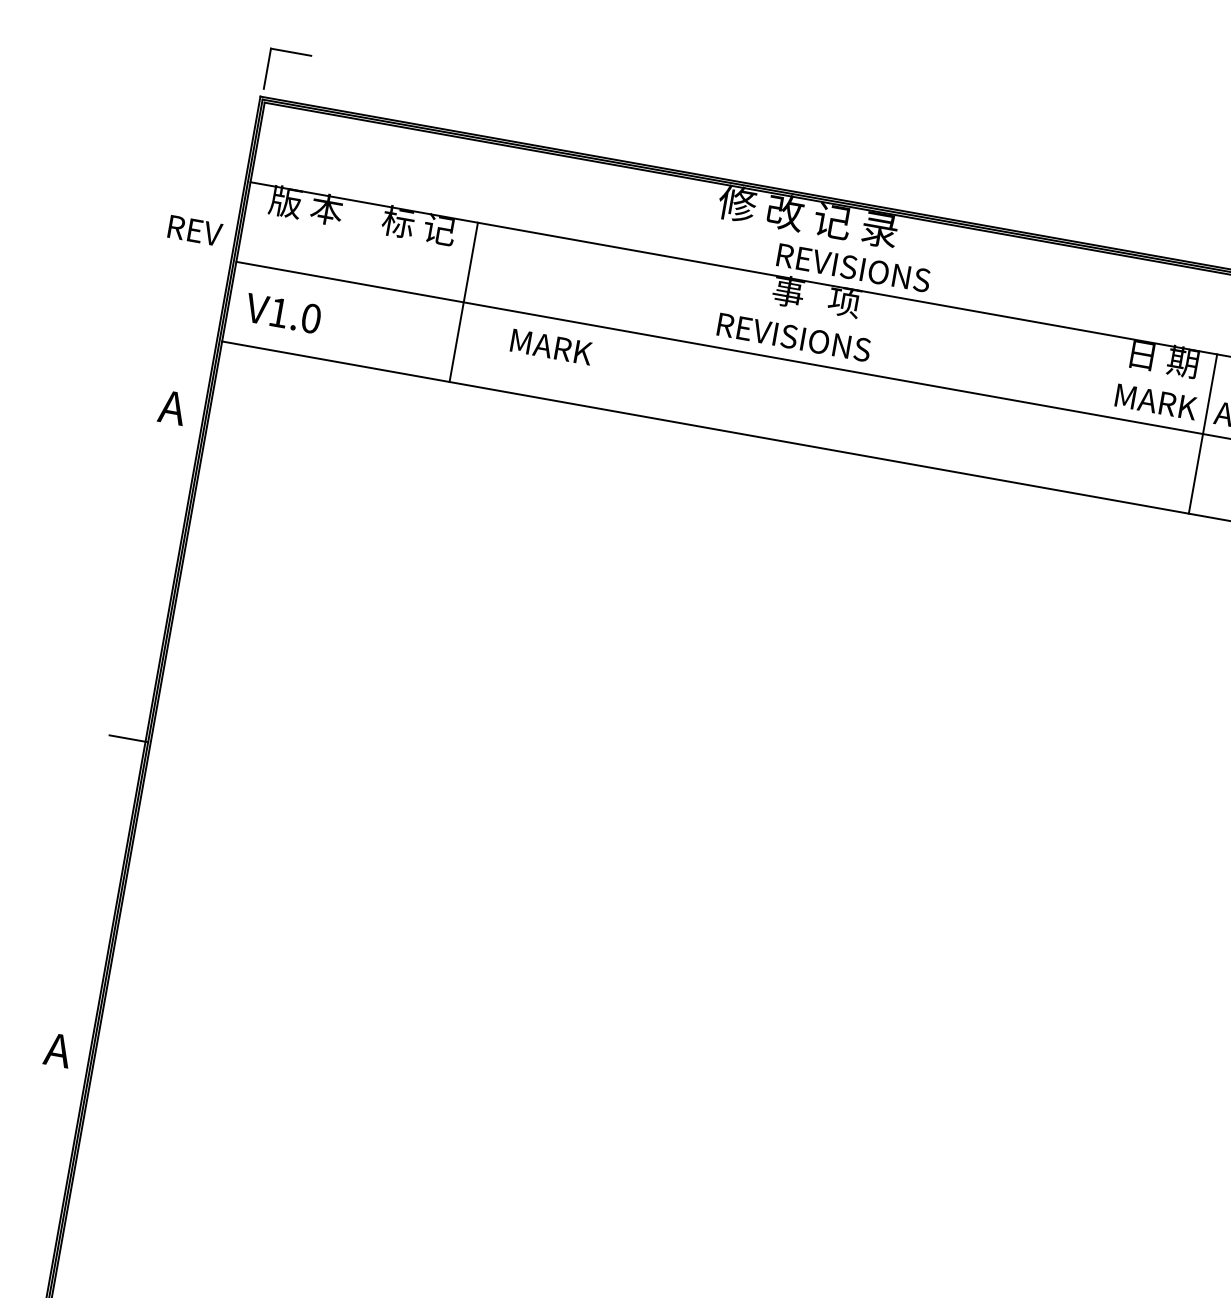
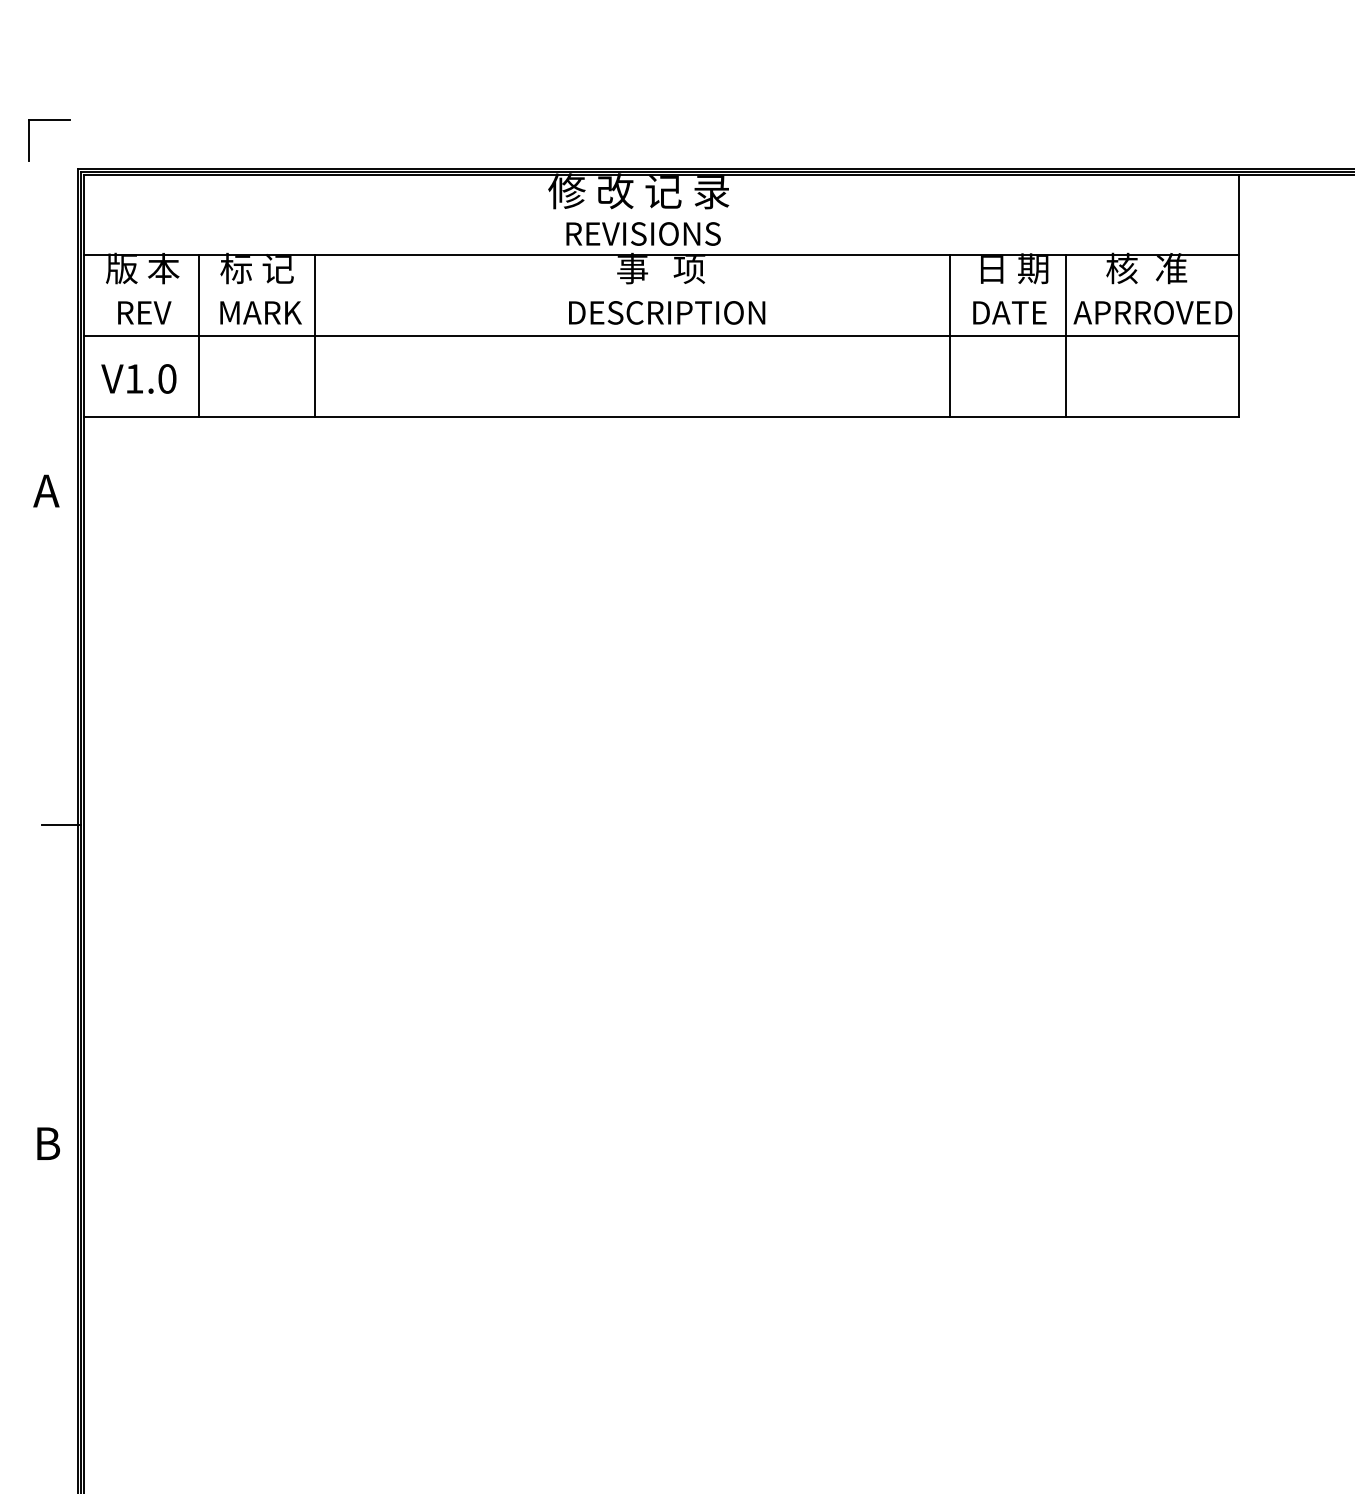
part: (290, 52) -> (49, 120), moved
text: (195, 230) -> (144, 312), moved
text: (853, 267) -> (643, 233), moved
line: (350, 282) -> (199, 336), added
text: (816, 341) -> (668, 312), REVISIONS -> DESCRIPTION
text: (551, 346) -> (260, 312), moved
text: (1156, 401) -> (1014, 312), MARK -> DATE
line: (1089, 414) -> (950, 336), added
text: (58, 1050) -> (46, 1143), A -> B

